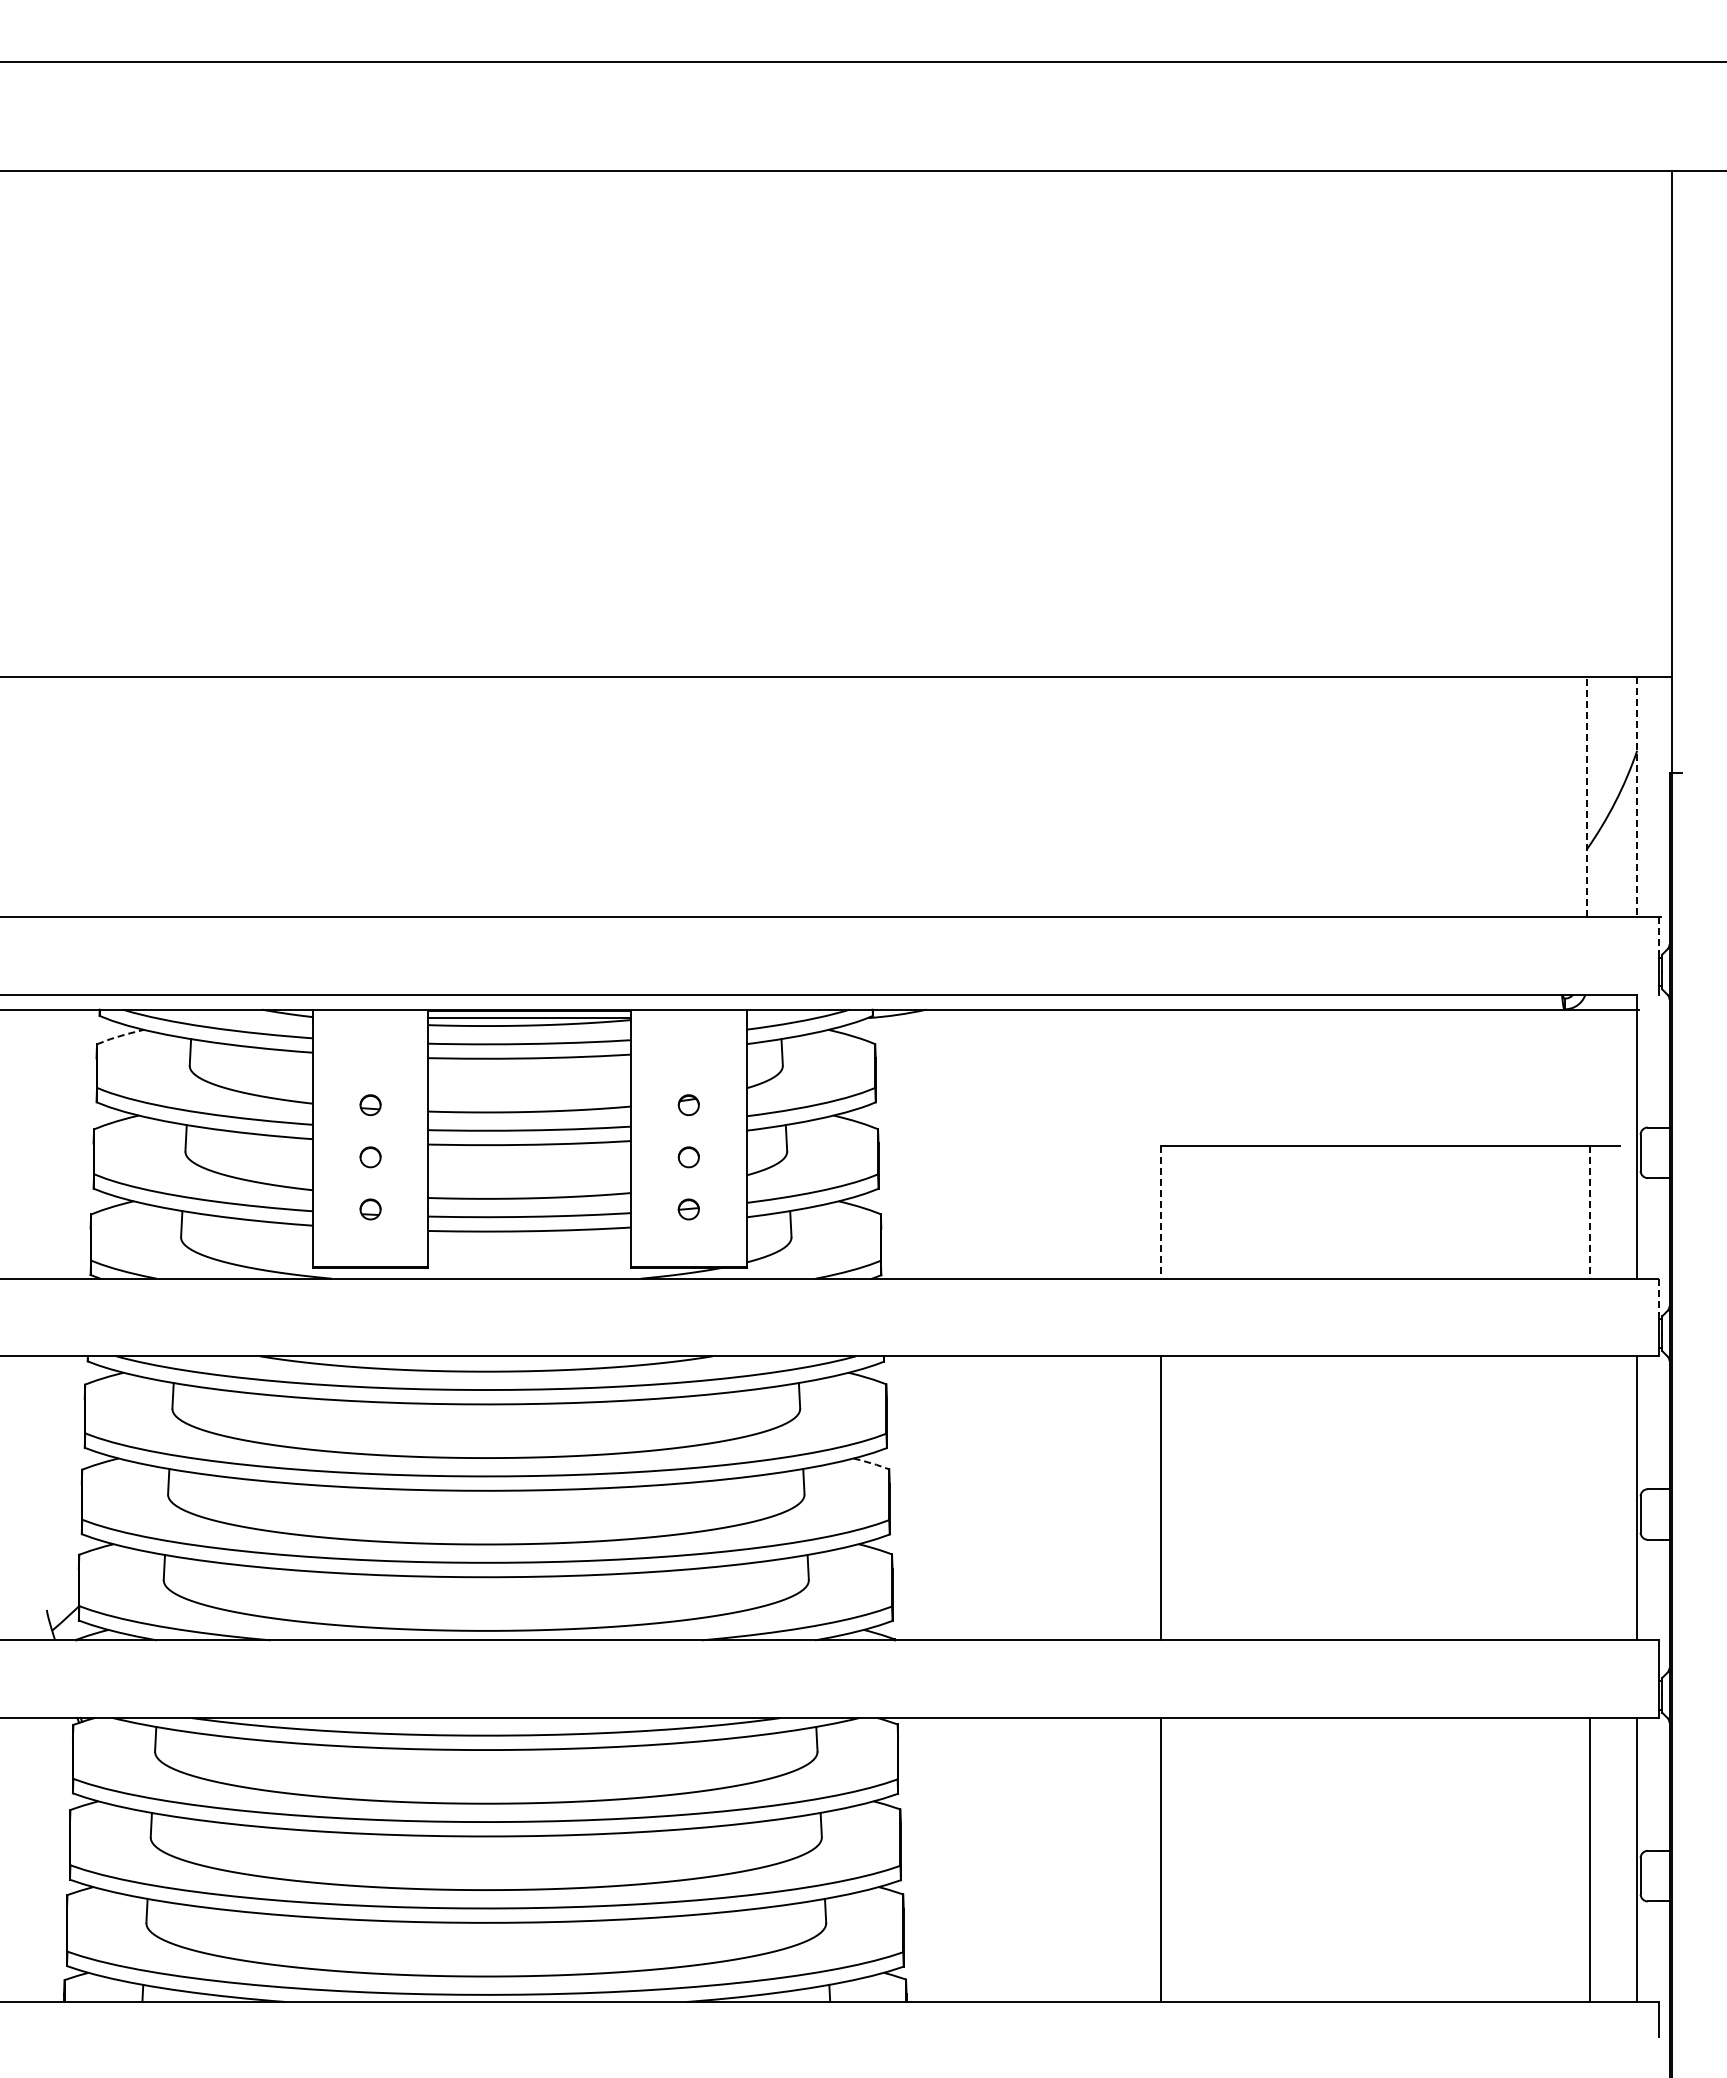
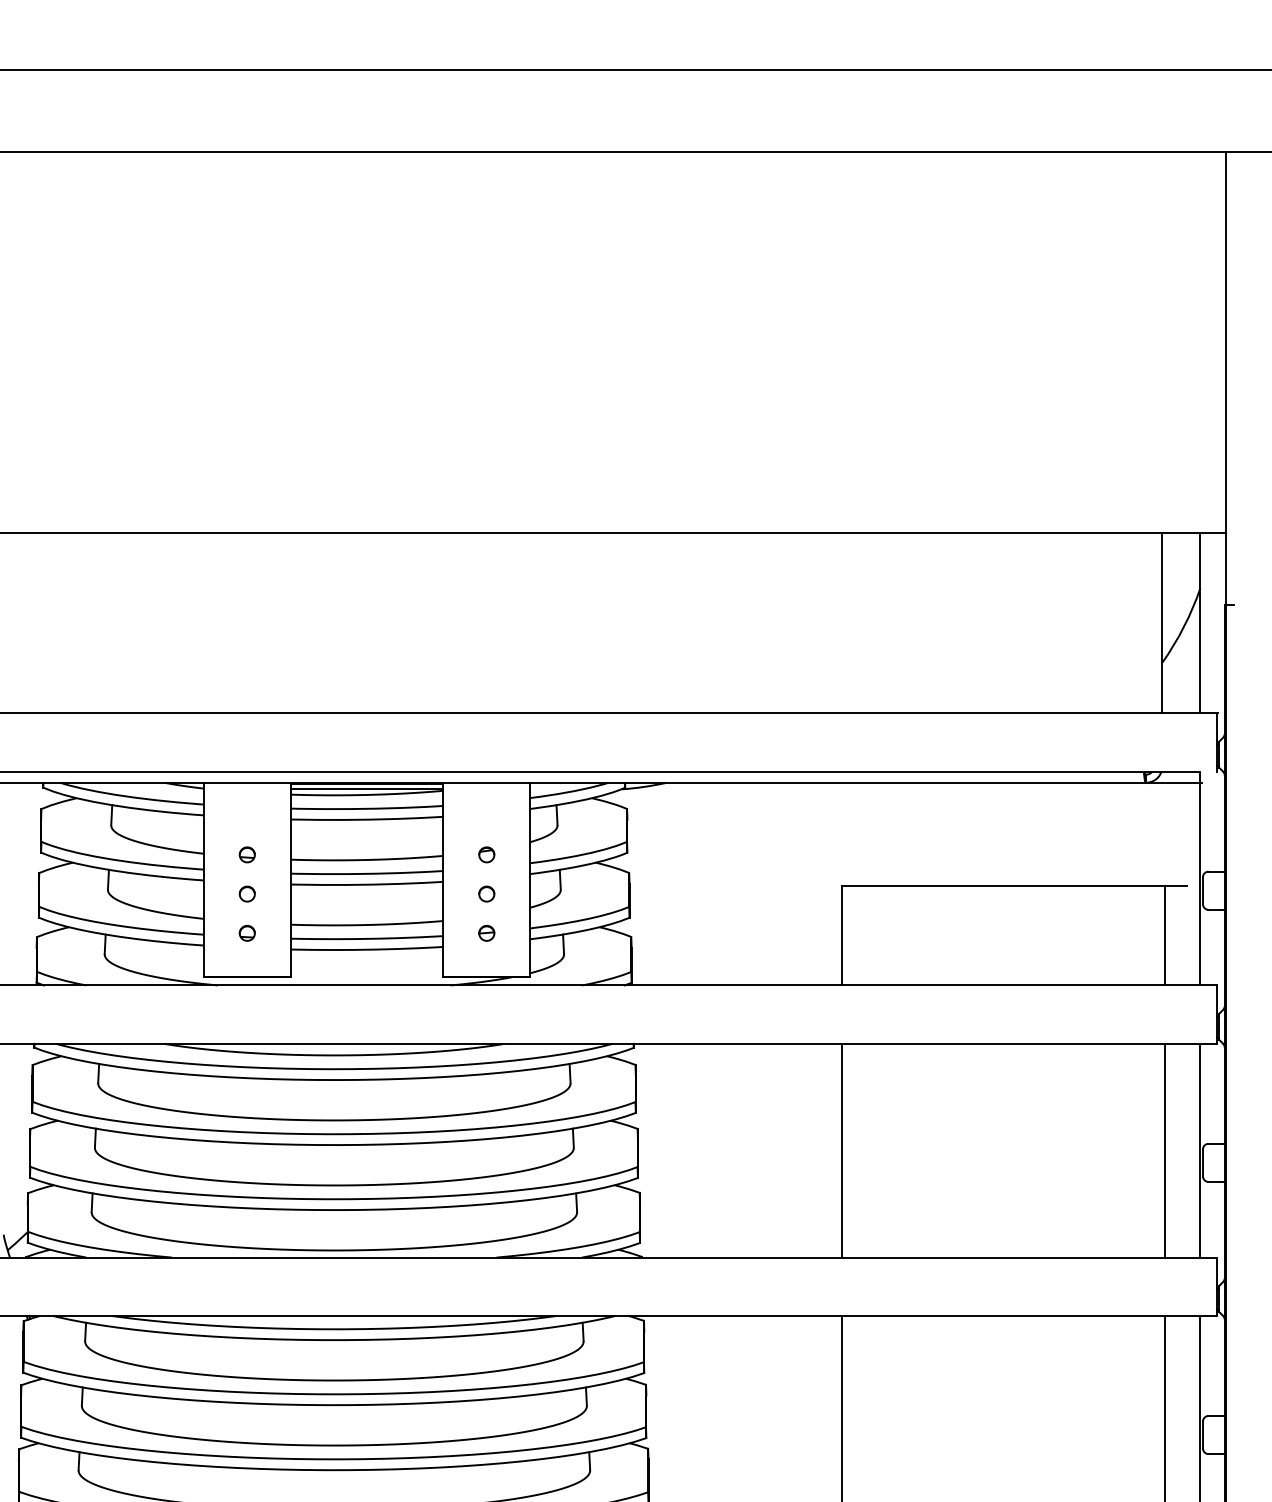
line: (1586, 796) -> (1162, 622), dashed -> solid
line: (1637, 797) -> (1200, 623), dashed -> solid
line: (1658, 934) -> (1216, 726), dashed -> solid
line: (120, 1036) -> (59, 803), dashed -> solid
line: (1161, 1212) -> (842, 935), dashed -> solid
line: (1589, 1212) -> (1164, 935), dashed -> solid
line: (1658, 1296) -> (1216, 998), dashed -> solid
line: (871, 1463) -> (624, 1124), dashed -> solid
line: (1589, 1498) -> (1164, 1150), added

